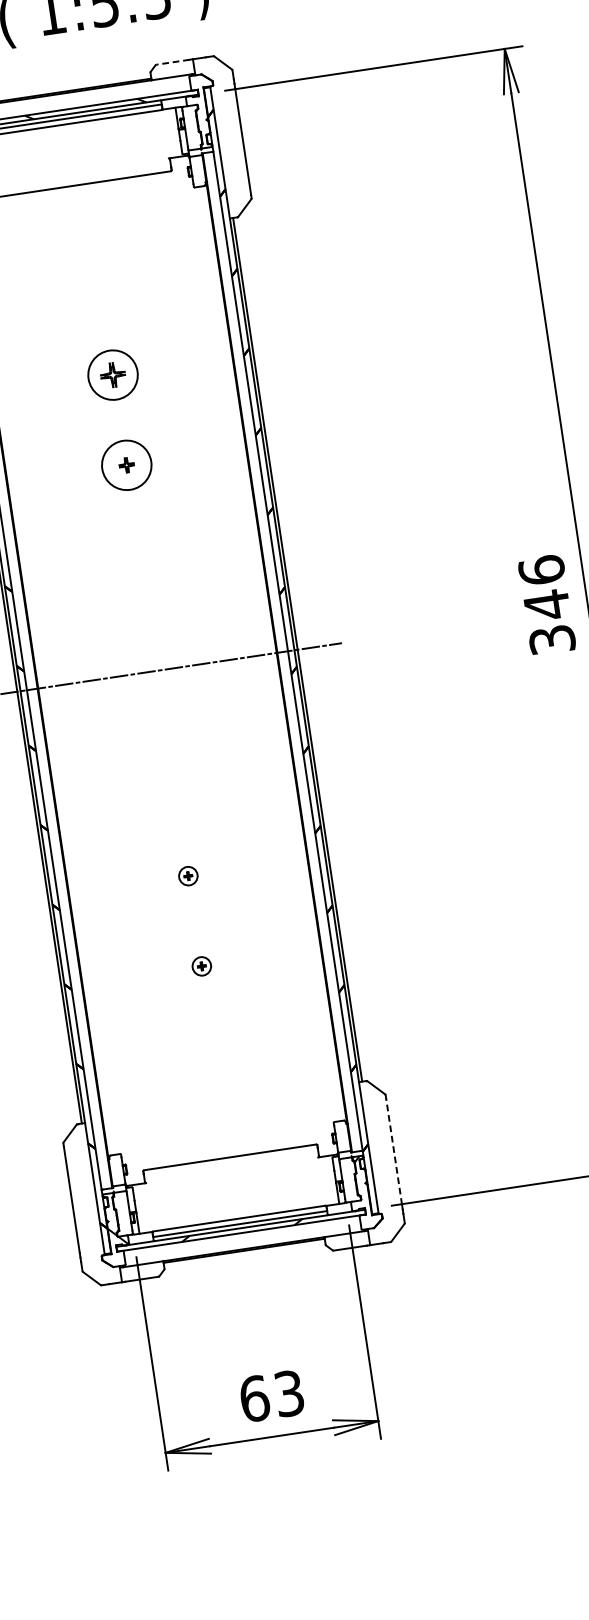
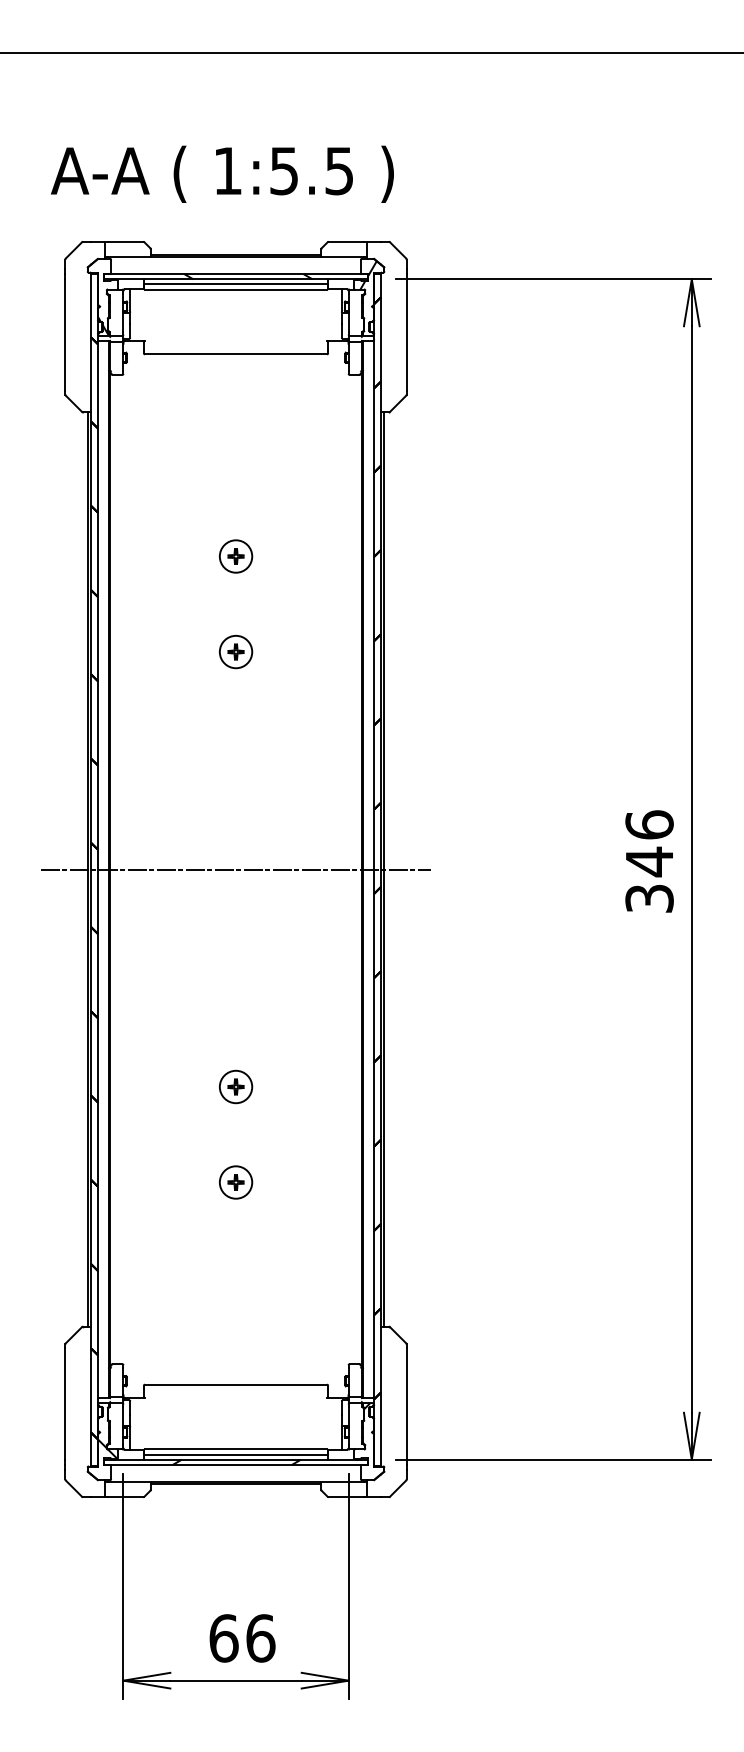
line: (173, 61) -> (346, 241), dashed -> solid
hatch: (198, 90) -> (368, 275), added
part: (113, 375) -> (236, 556), size x0.62
circle: (126, 464) -> (235, 651), size x0.62
part: (188, 875) -> (236, 1086), size x1.67
part: (202, 966) -> (236, 1182), size x1.67
line: (393, 1151) -> (406, 1403), dashed -> solid
text: (289, 1393) -> (260, 1638), 63 -> 66

